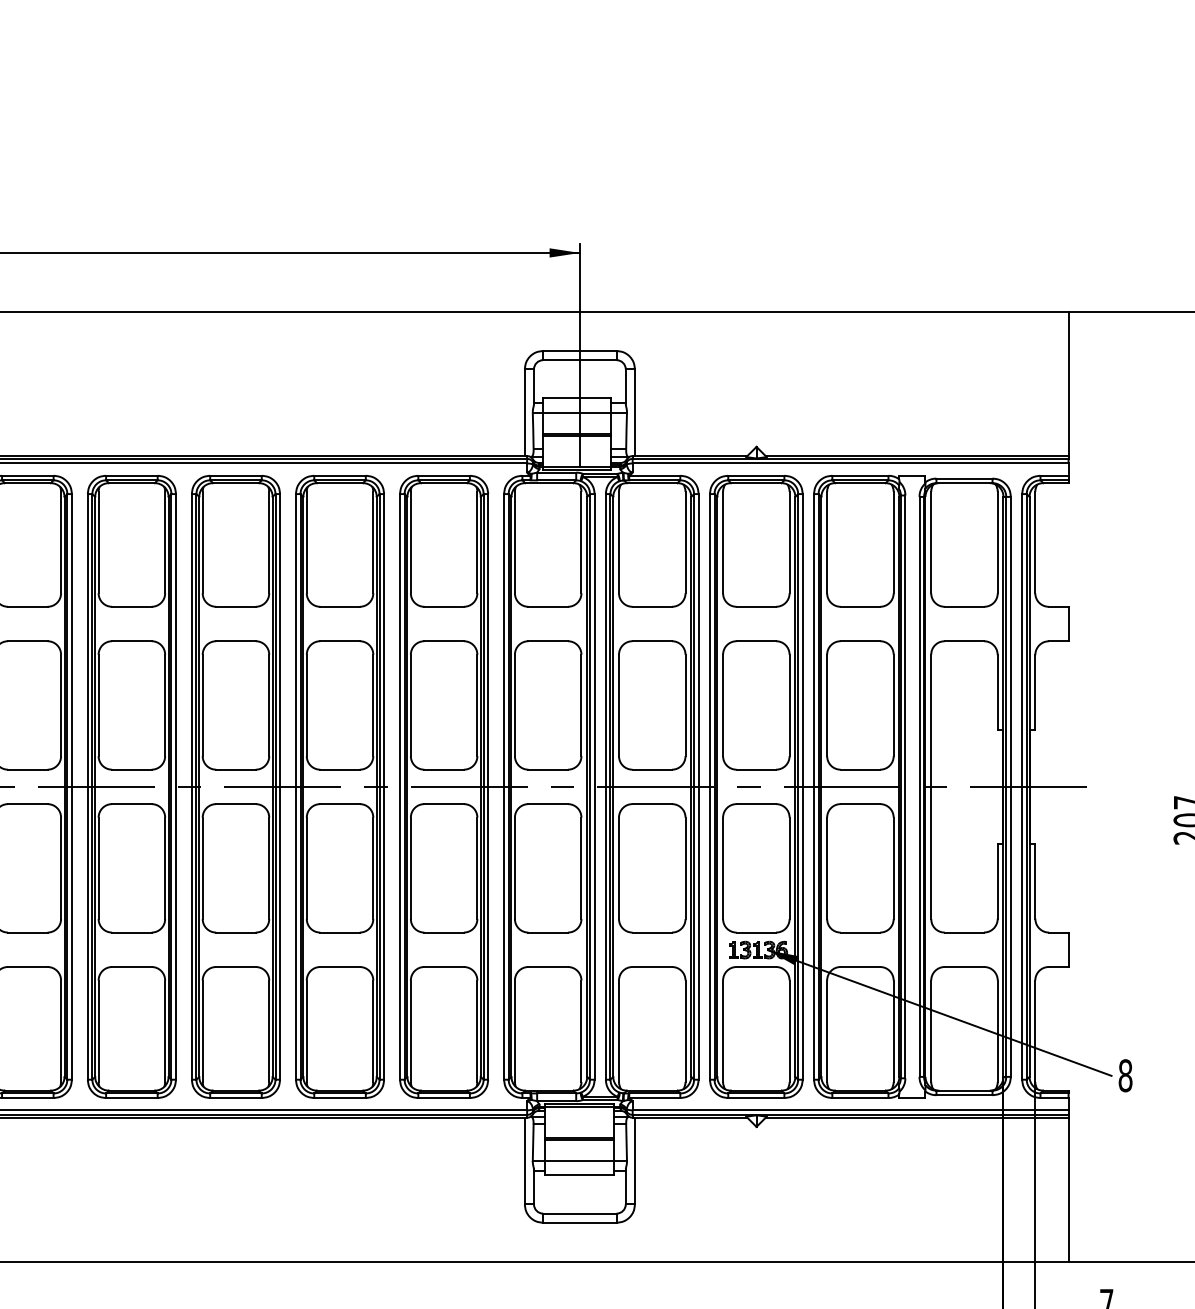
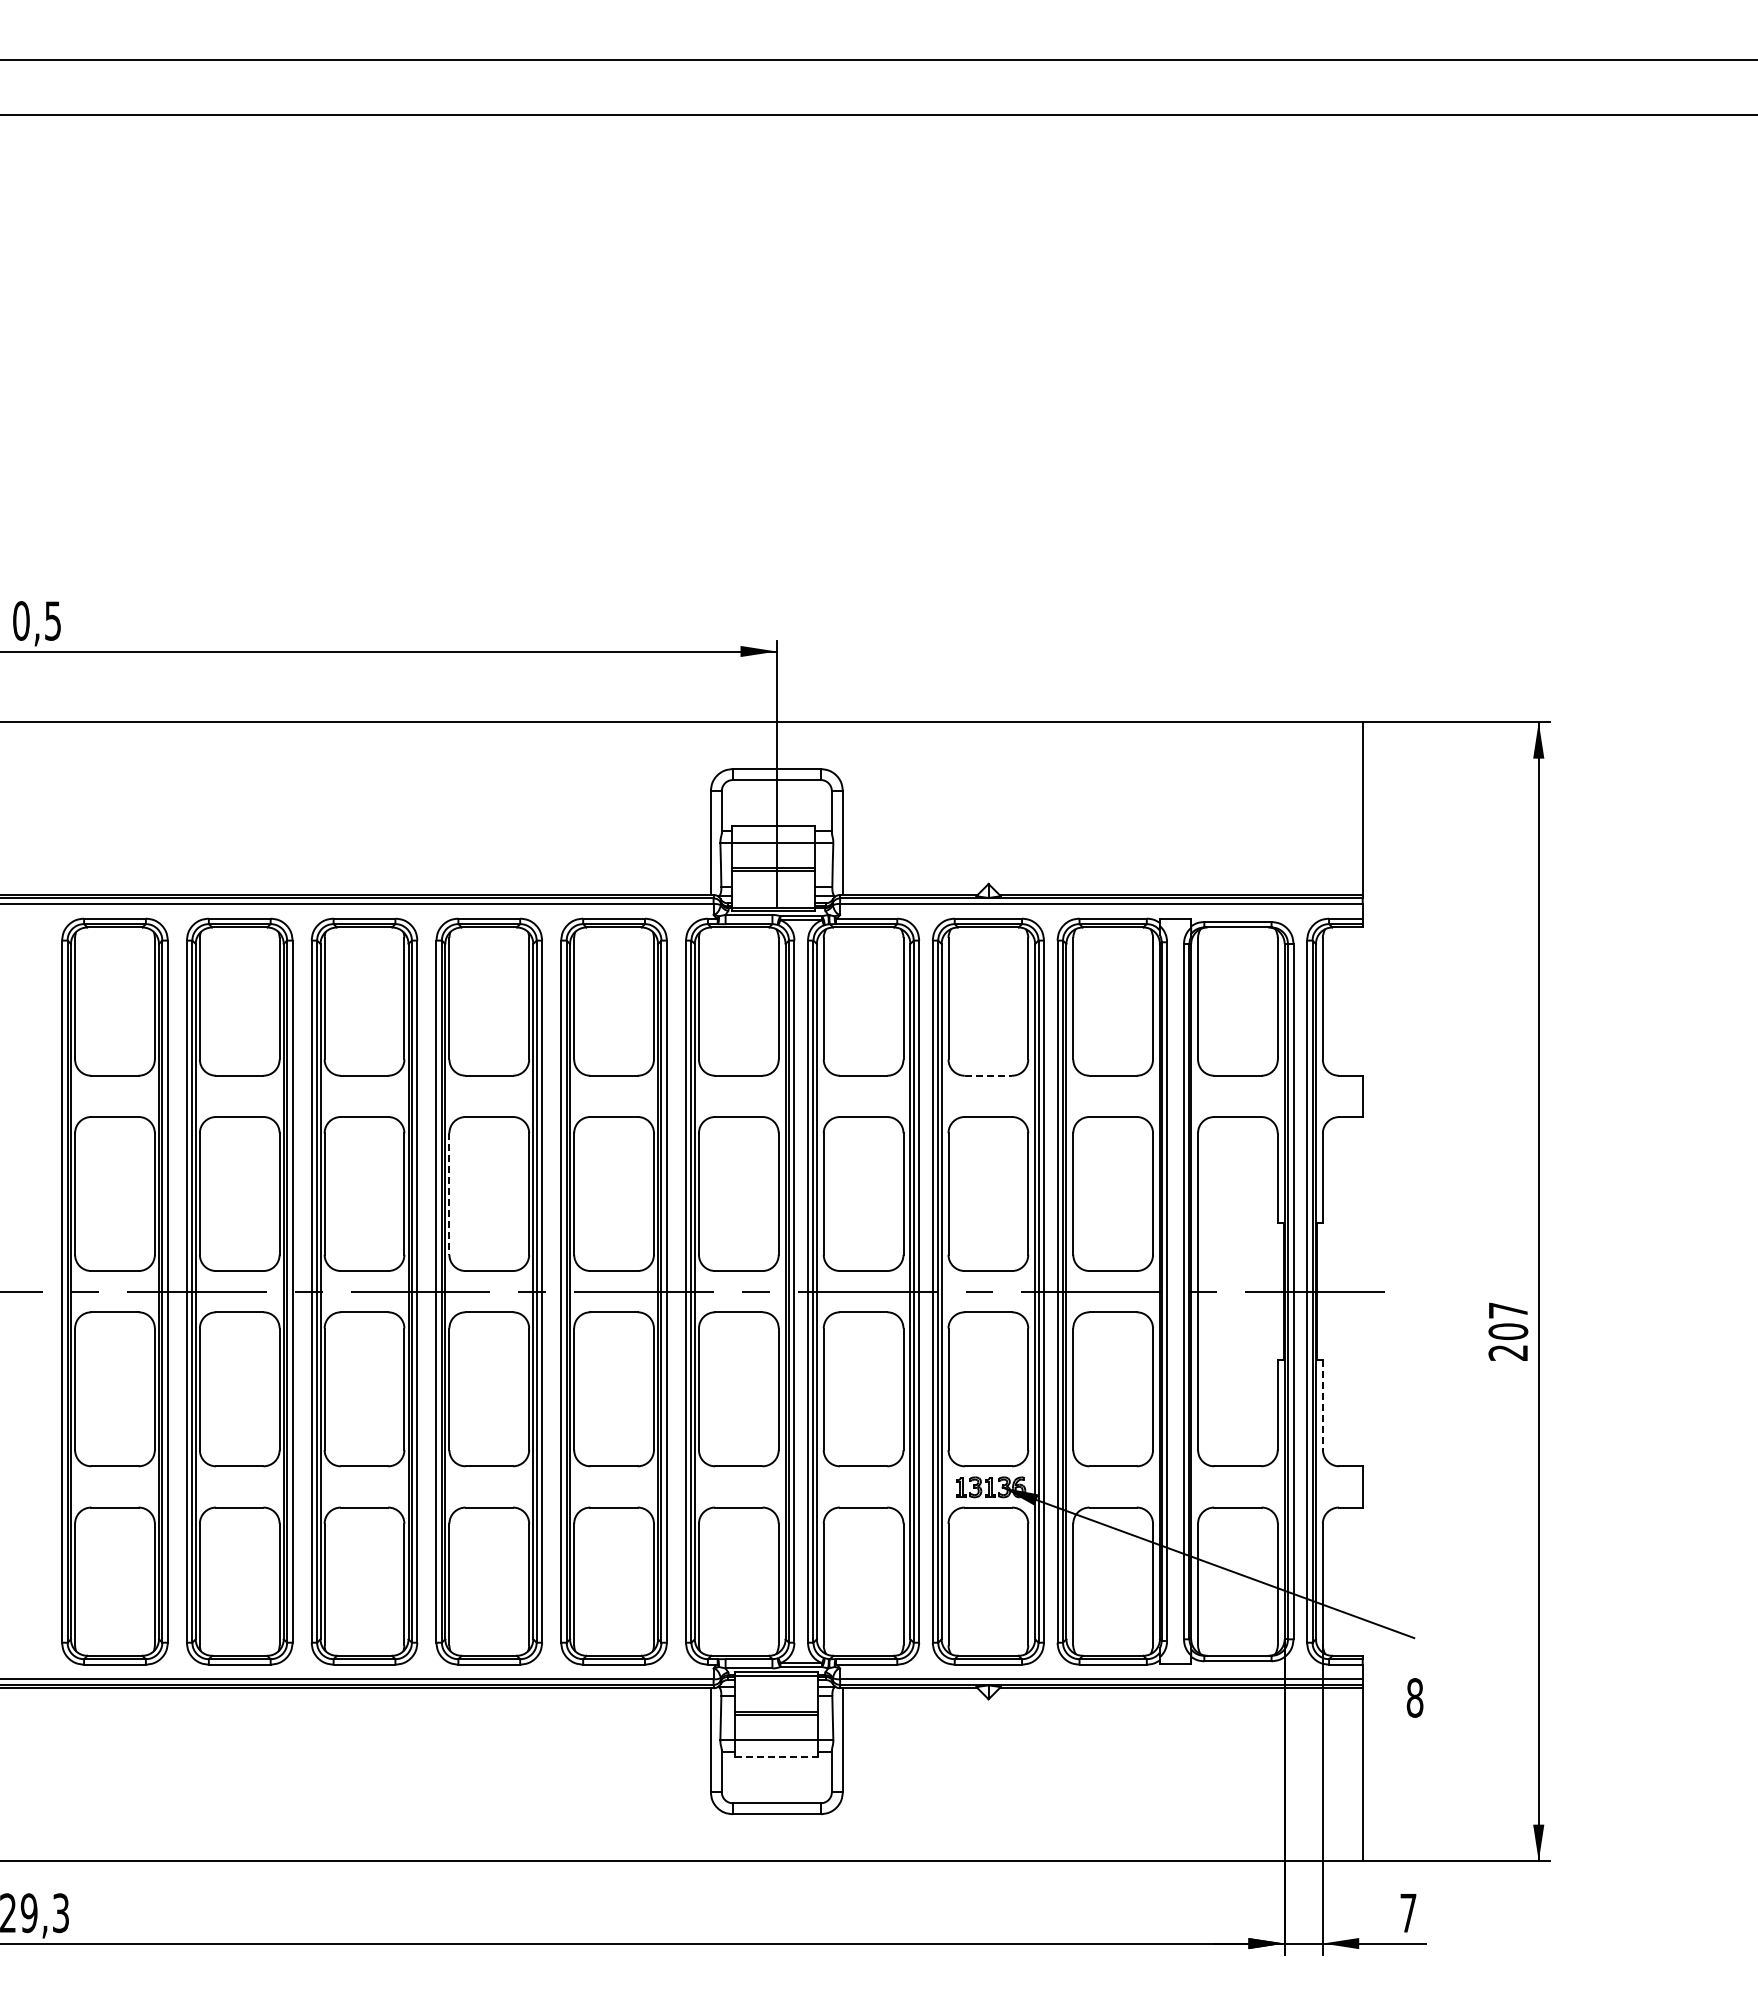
line: (756, 606) -> (988, 1075), solid -> dashed
line: (306, 705) -> (449, 1194), solid -> dashed
line: (1035, 881) -> (1322, 1404), solid -> dashed
text: (1125, 1075) -> (1414, 1697), moved
line: (580, 1175) -> (777, 1757), solid -> dashed

